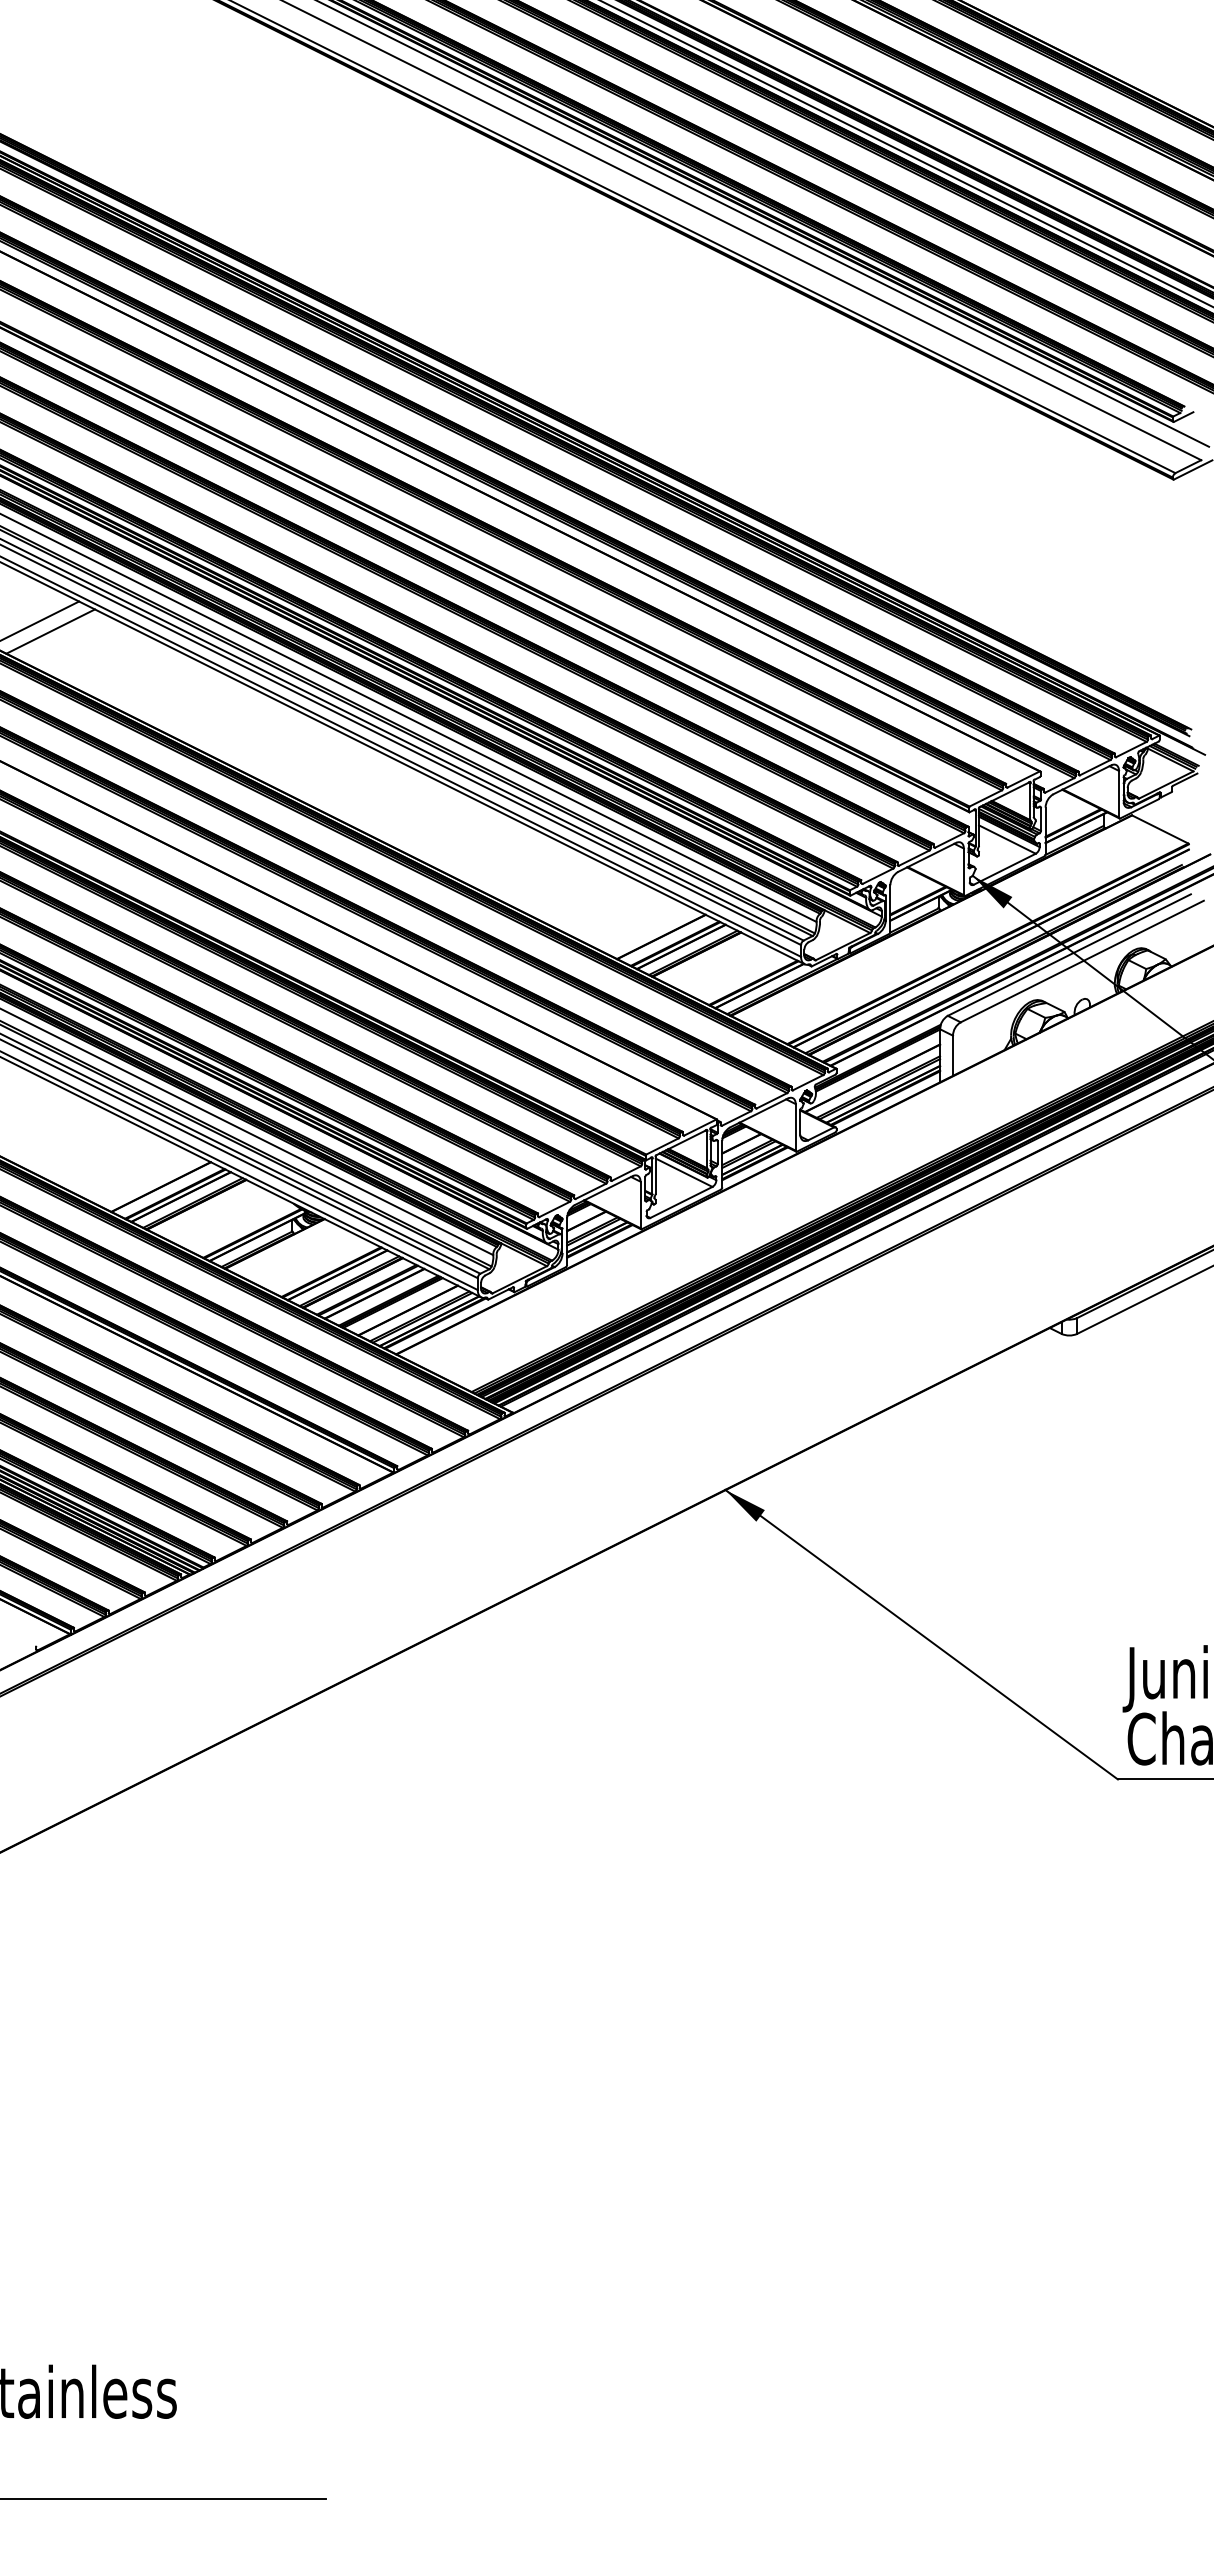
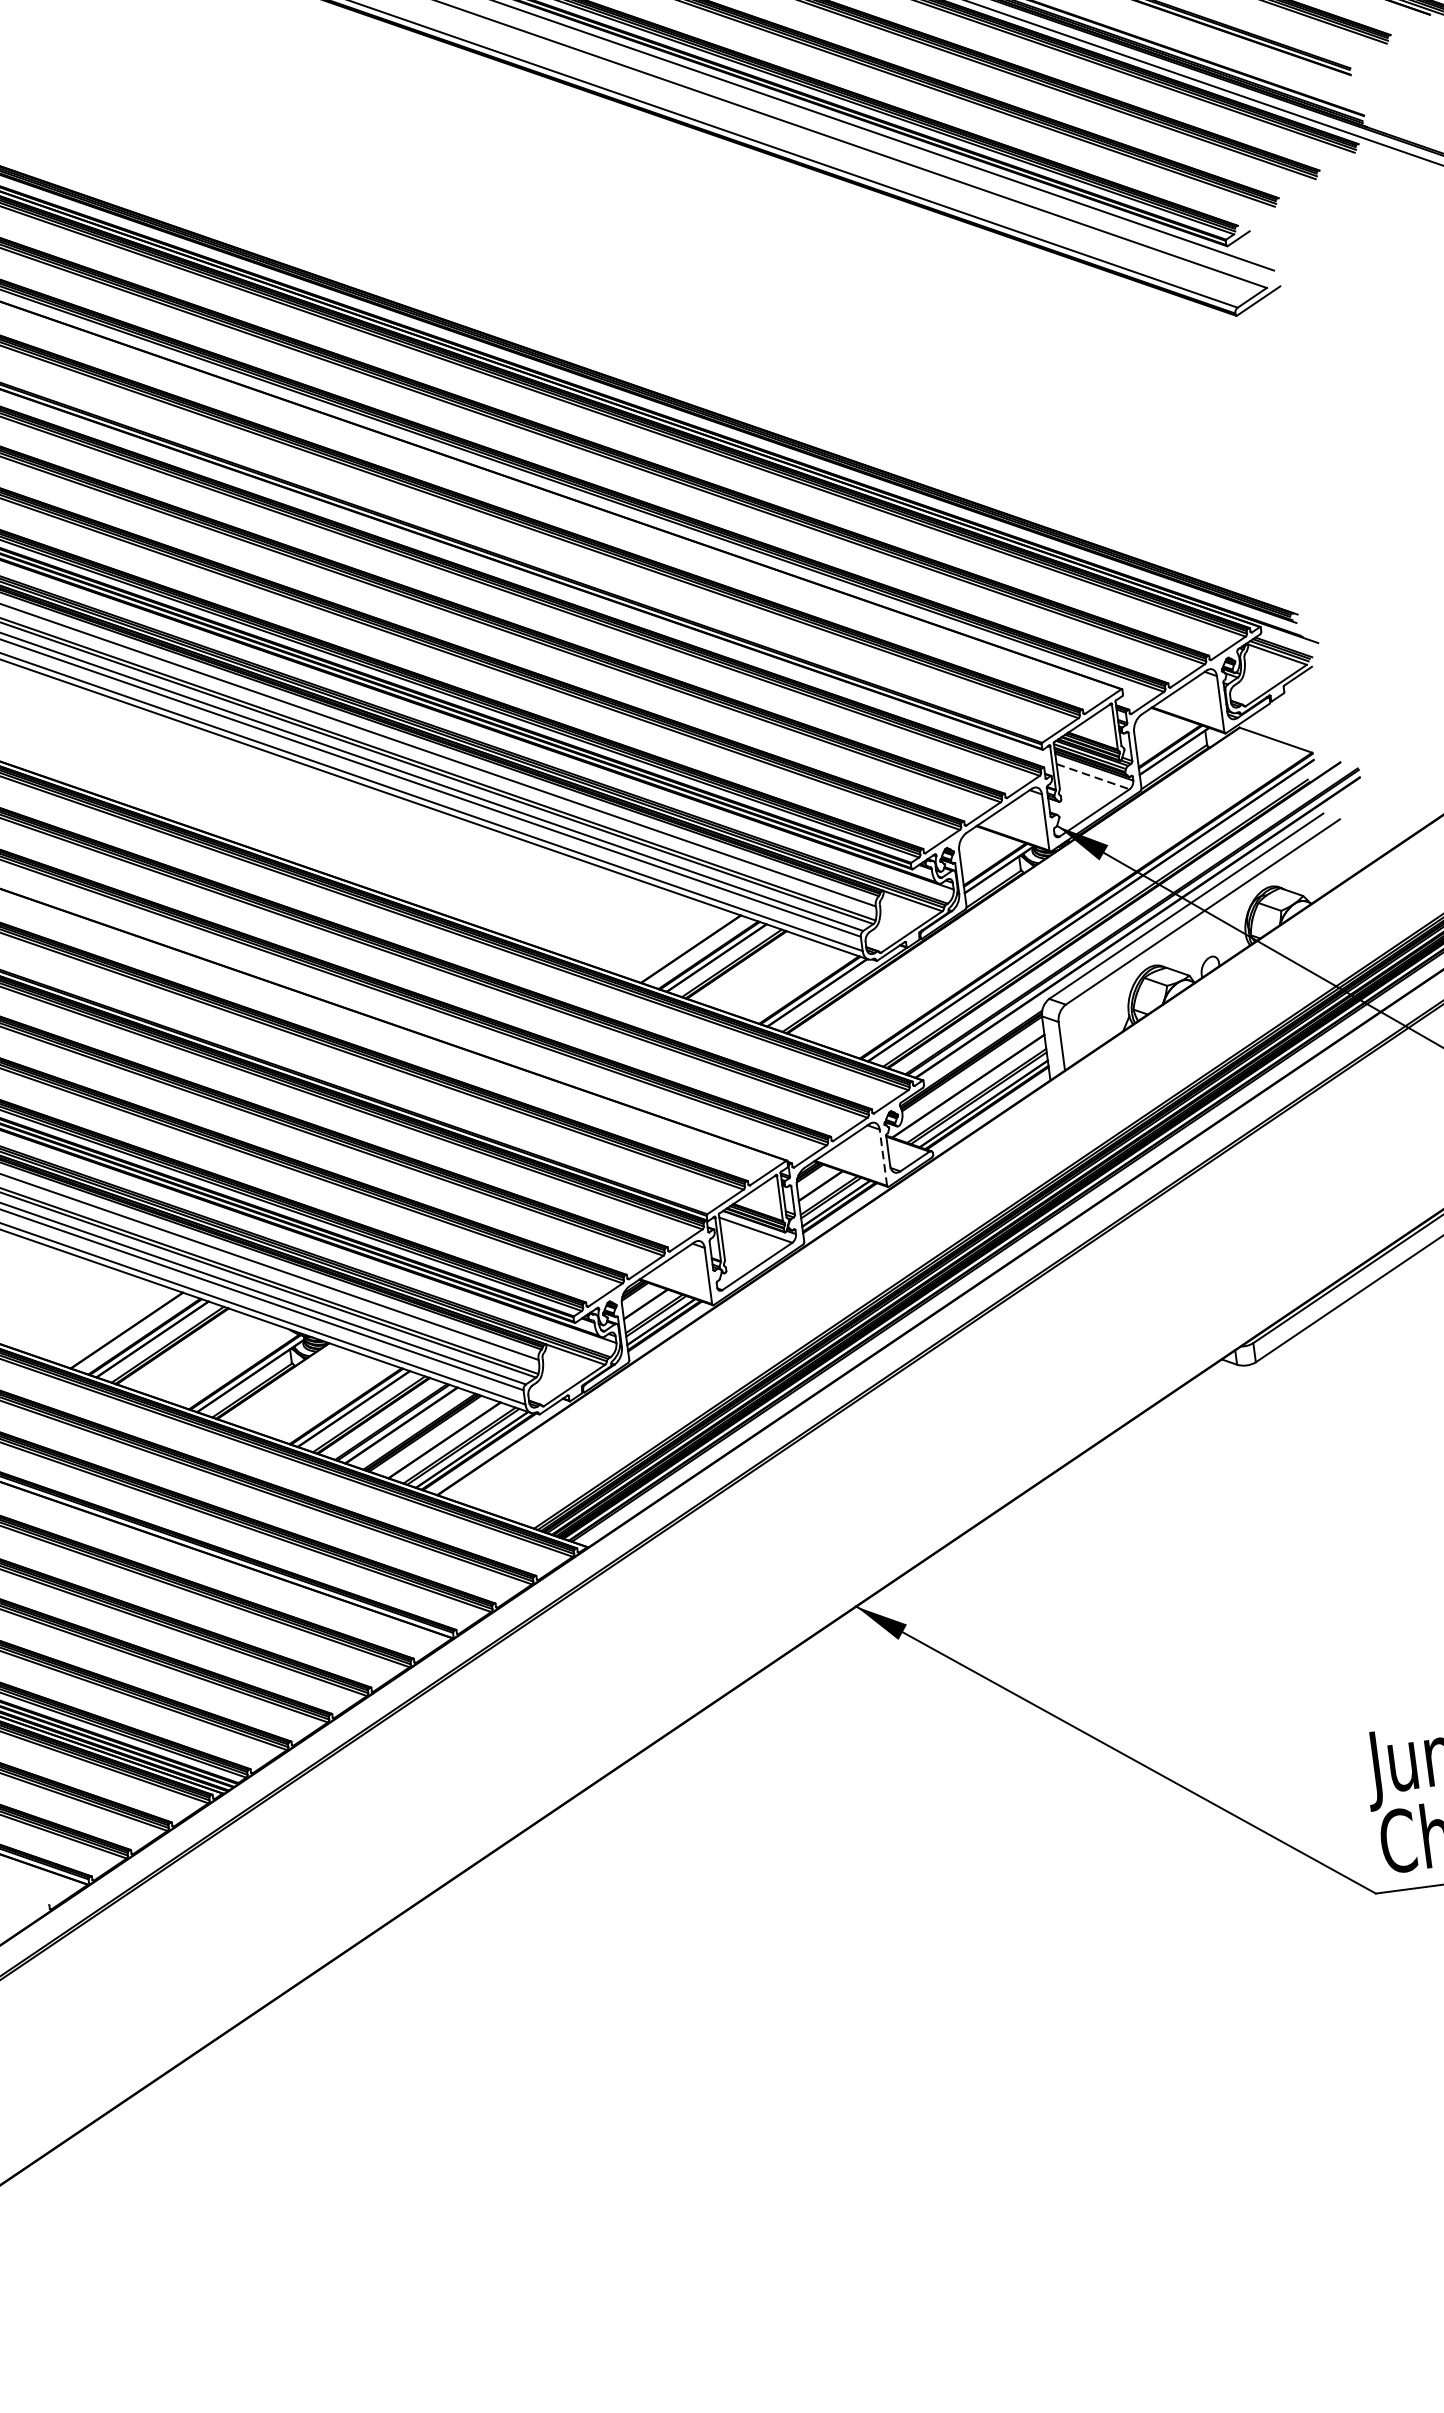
line: (1007, 839) -> (1093, 776), solid -> dashed
line: (795, 1126) -> (882, 1156), solid -> dashed

